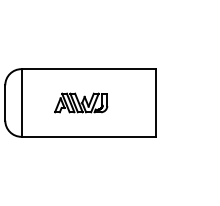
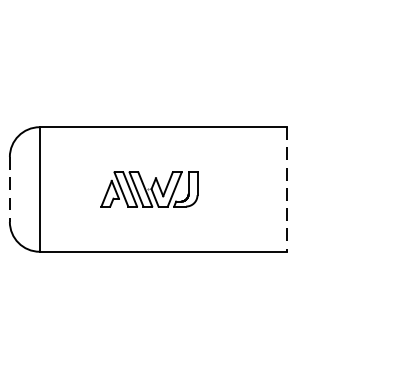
line: (5, 103) -> (10, 190), solid -> dashed
line: (155, 103) -> (286, 190), solid -> dashed

